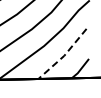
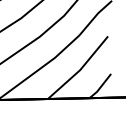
line: (64, 55) -> (80, 69), dashed -> solid

